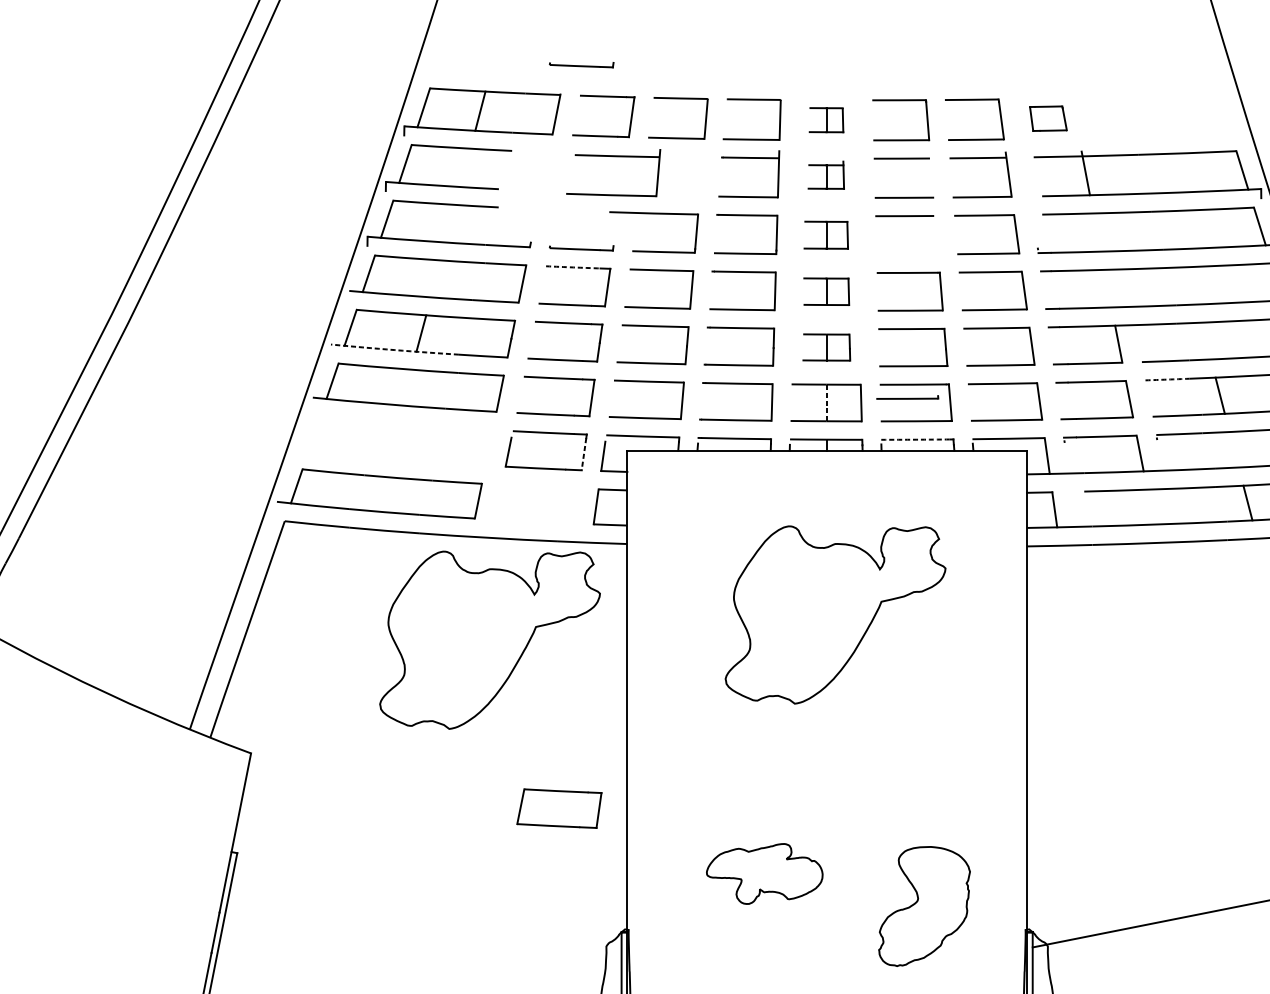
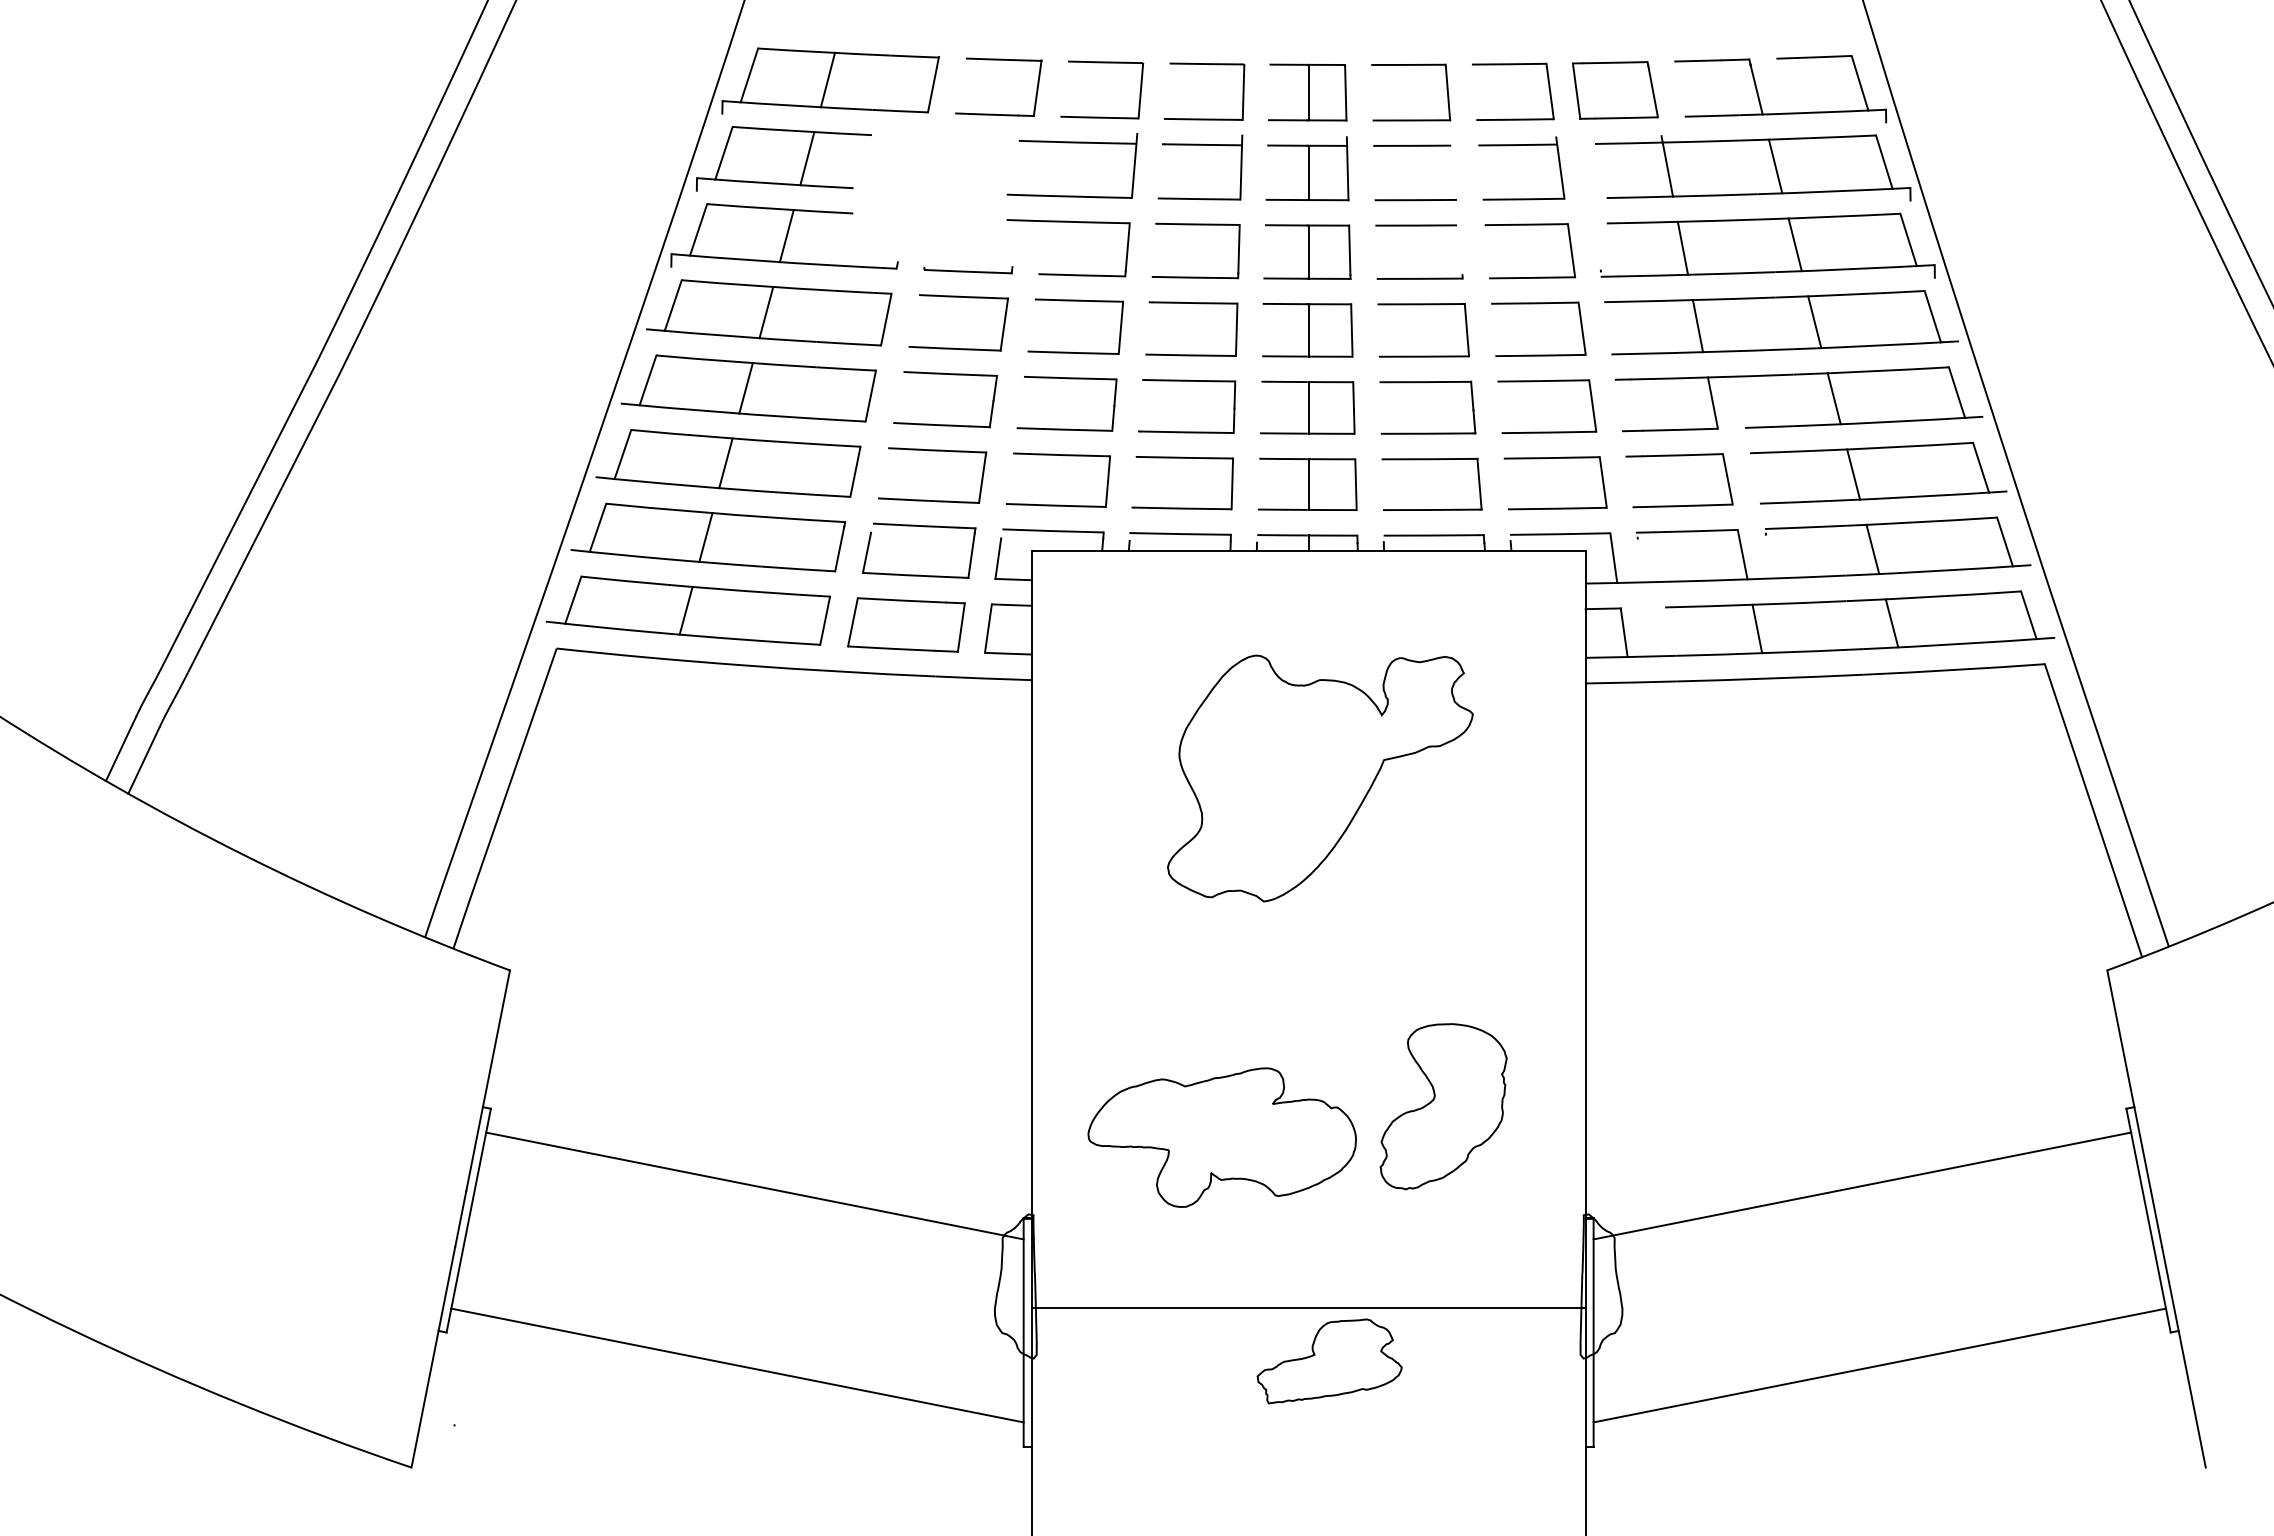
part: (581, 65) -> (968, 16), removed
part: (1048, 118) -> (1615, 90), size x1.67
part: (826, 120) -> (1307, 92), size x1.67
part: (1152, 123) -> (1759, 96), added
part: (613, 156) -> (1072, 143), moved
line: (465, 167) -> (807, 158), added
line: (1163, 173) -> (1775, 166), added
part: (826, 174) -> (1307, 168), size x1.67
line: (450, 224) -> (786, 236), added
line: (1177, 229) -> (1794, 244), added
line: (1096, 231) -> (1682, 247), added
part: (826, 234) -> (1307, 251), size x1.43
arc: (573, 267) -> (956, 296), dashed -> solid
line: (436, 278) -> (766, 312), added
line: (1192, 286) -> (1814, 322), added
line: (1107, 288) -> (1697, 326), added
part: (826, 291) -> (1307, 330), size x1.43
line: (1205, 340) -> (1833, 398), added
part: (826, 347) -> (1307, 407), size x1.43
arc: (394, 350) -> (709, 411), dashed -> solid
arc: (1167, 379) -> (1780, 452), dashed -> solid
line: (406, 387) -> (725, 463), added
part: (907, 397) -> (1419, 276), moved
line: (827, 403) -> (1308, 485), dashed -> solid
arc: (915, 439) -> (1431, 535), dashed -> solid
part: (394, 441) -> (708, 537), added
line: (1233, 449) -> (1872, 549), added
line: (583, 454) -> (971, 555), dashed -> solid
line: (377, 493) -> (685, 610), added
line: (1150, 506) -> (1757, 628), added
part: (490, 640) -> (841, 813), removed
part: (559, 808) -> (906, 624), moved
part: (764, 873) -> (1221, 1137), size x1.67
part: (924, 906) -> (1443, 1106), moved
line: (427, 908) -> (754, 1185), added

